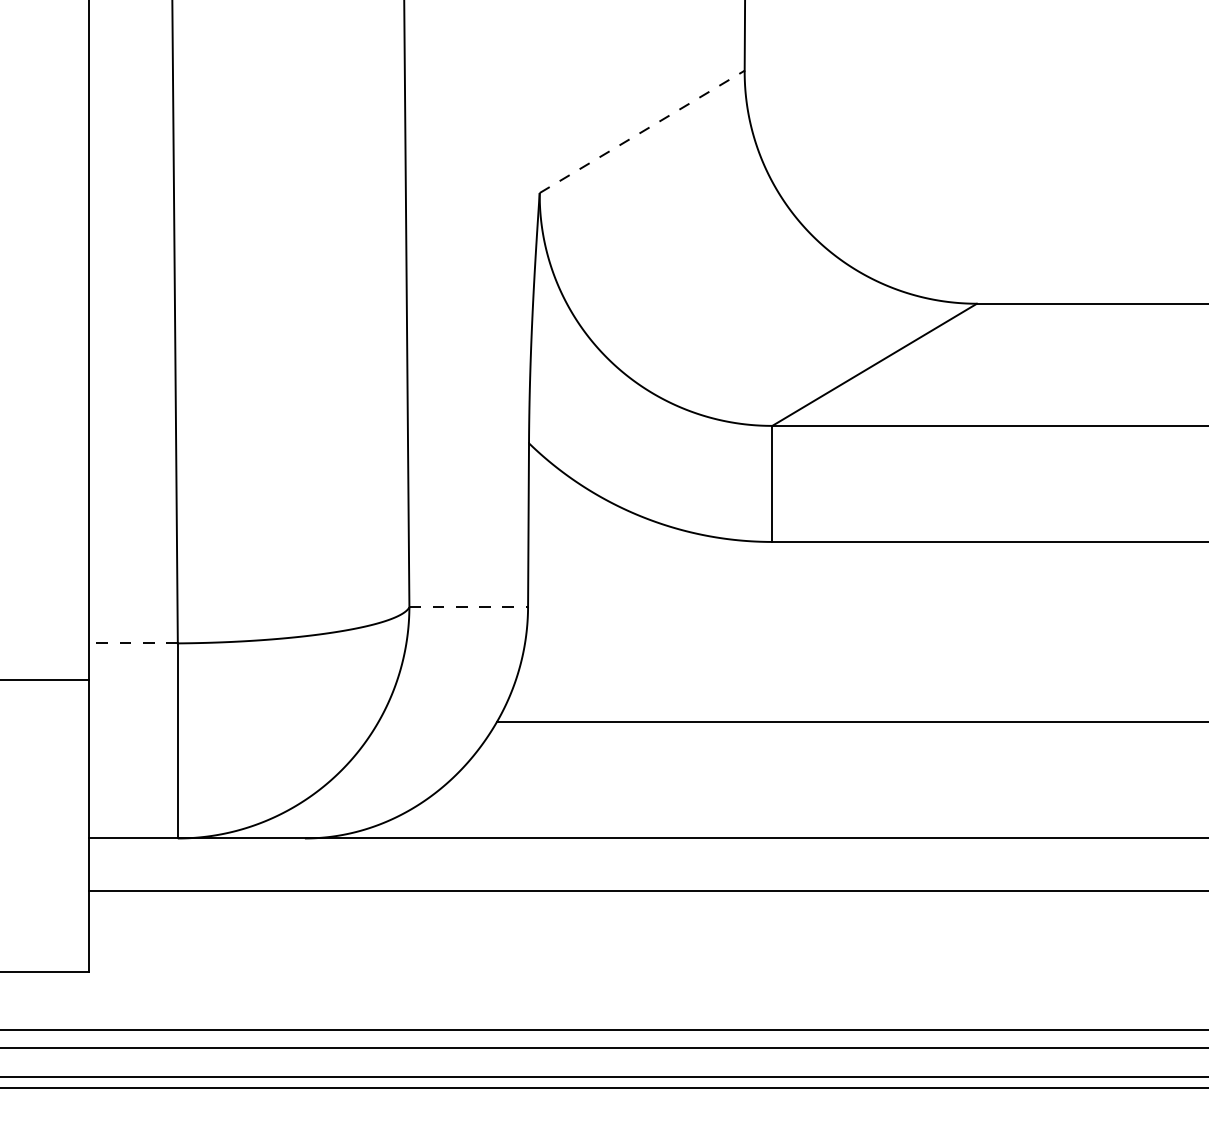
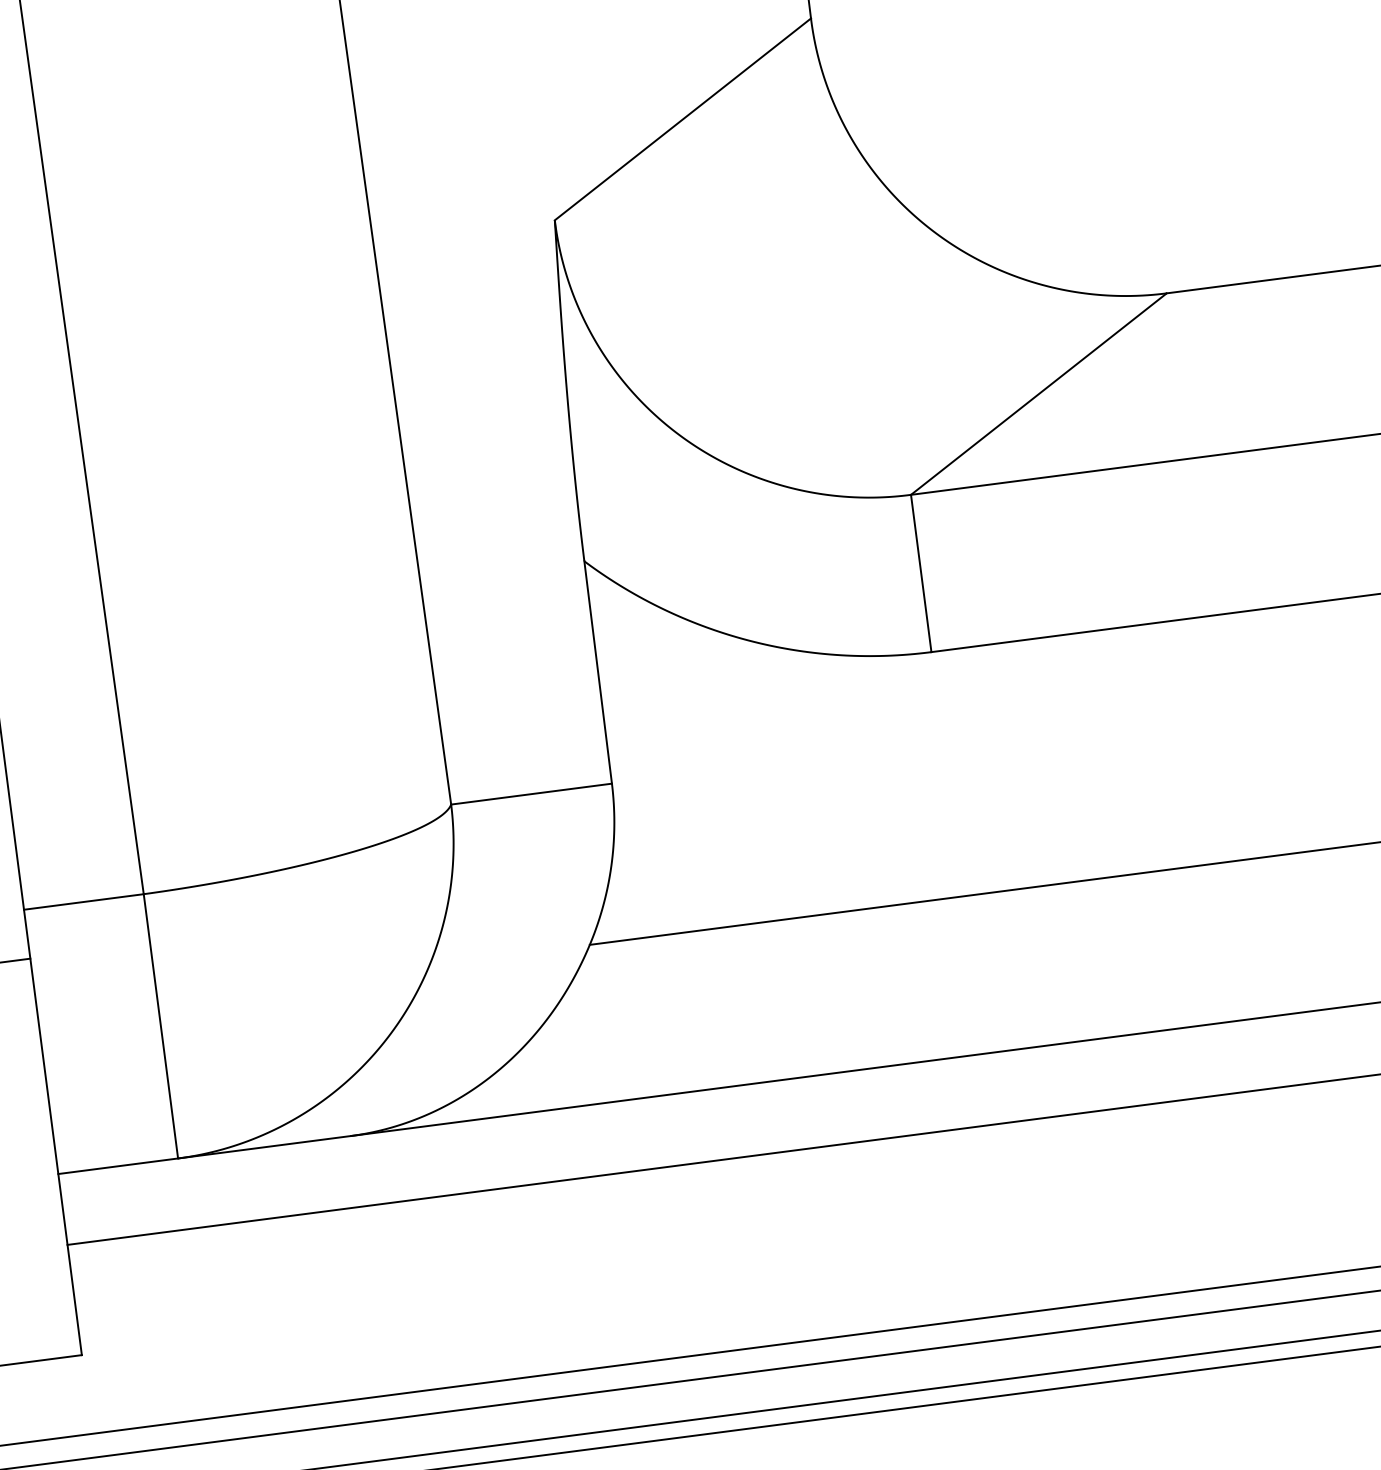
line: (642, 131) -> (683, 118), dashed -> solid
line: (469, 607) -> (532, 794), dashed -> solid
line: (133, 643) -> (83, 902), dashed -> solid

